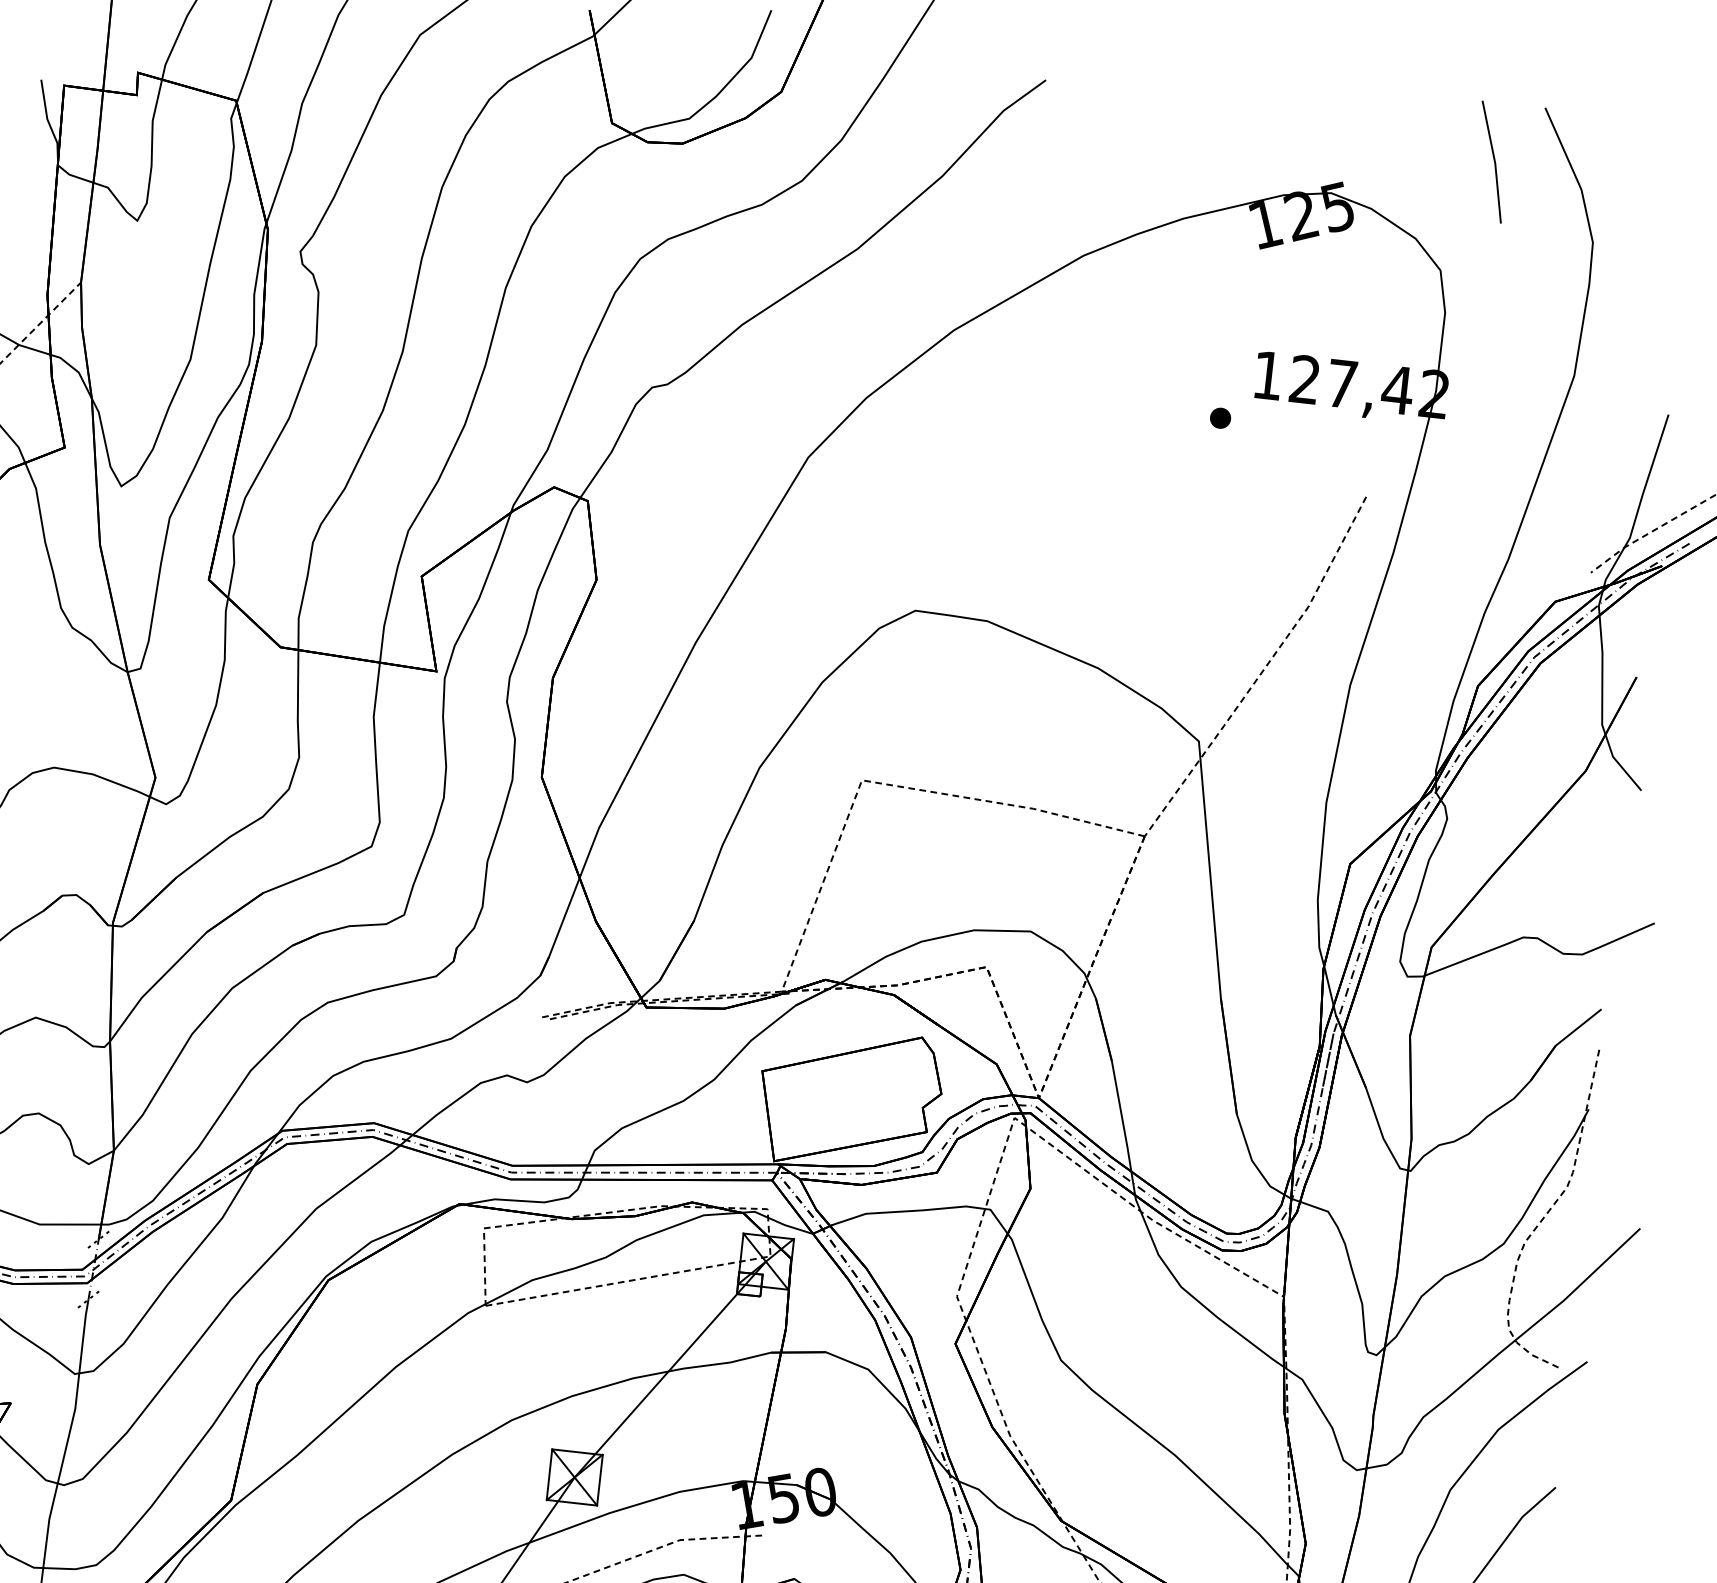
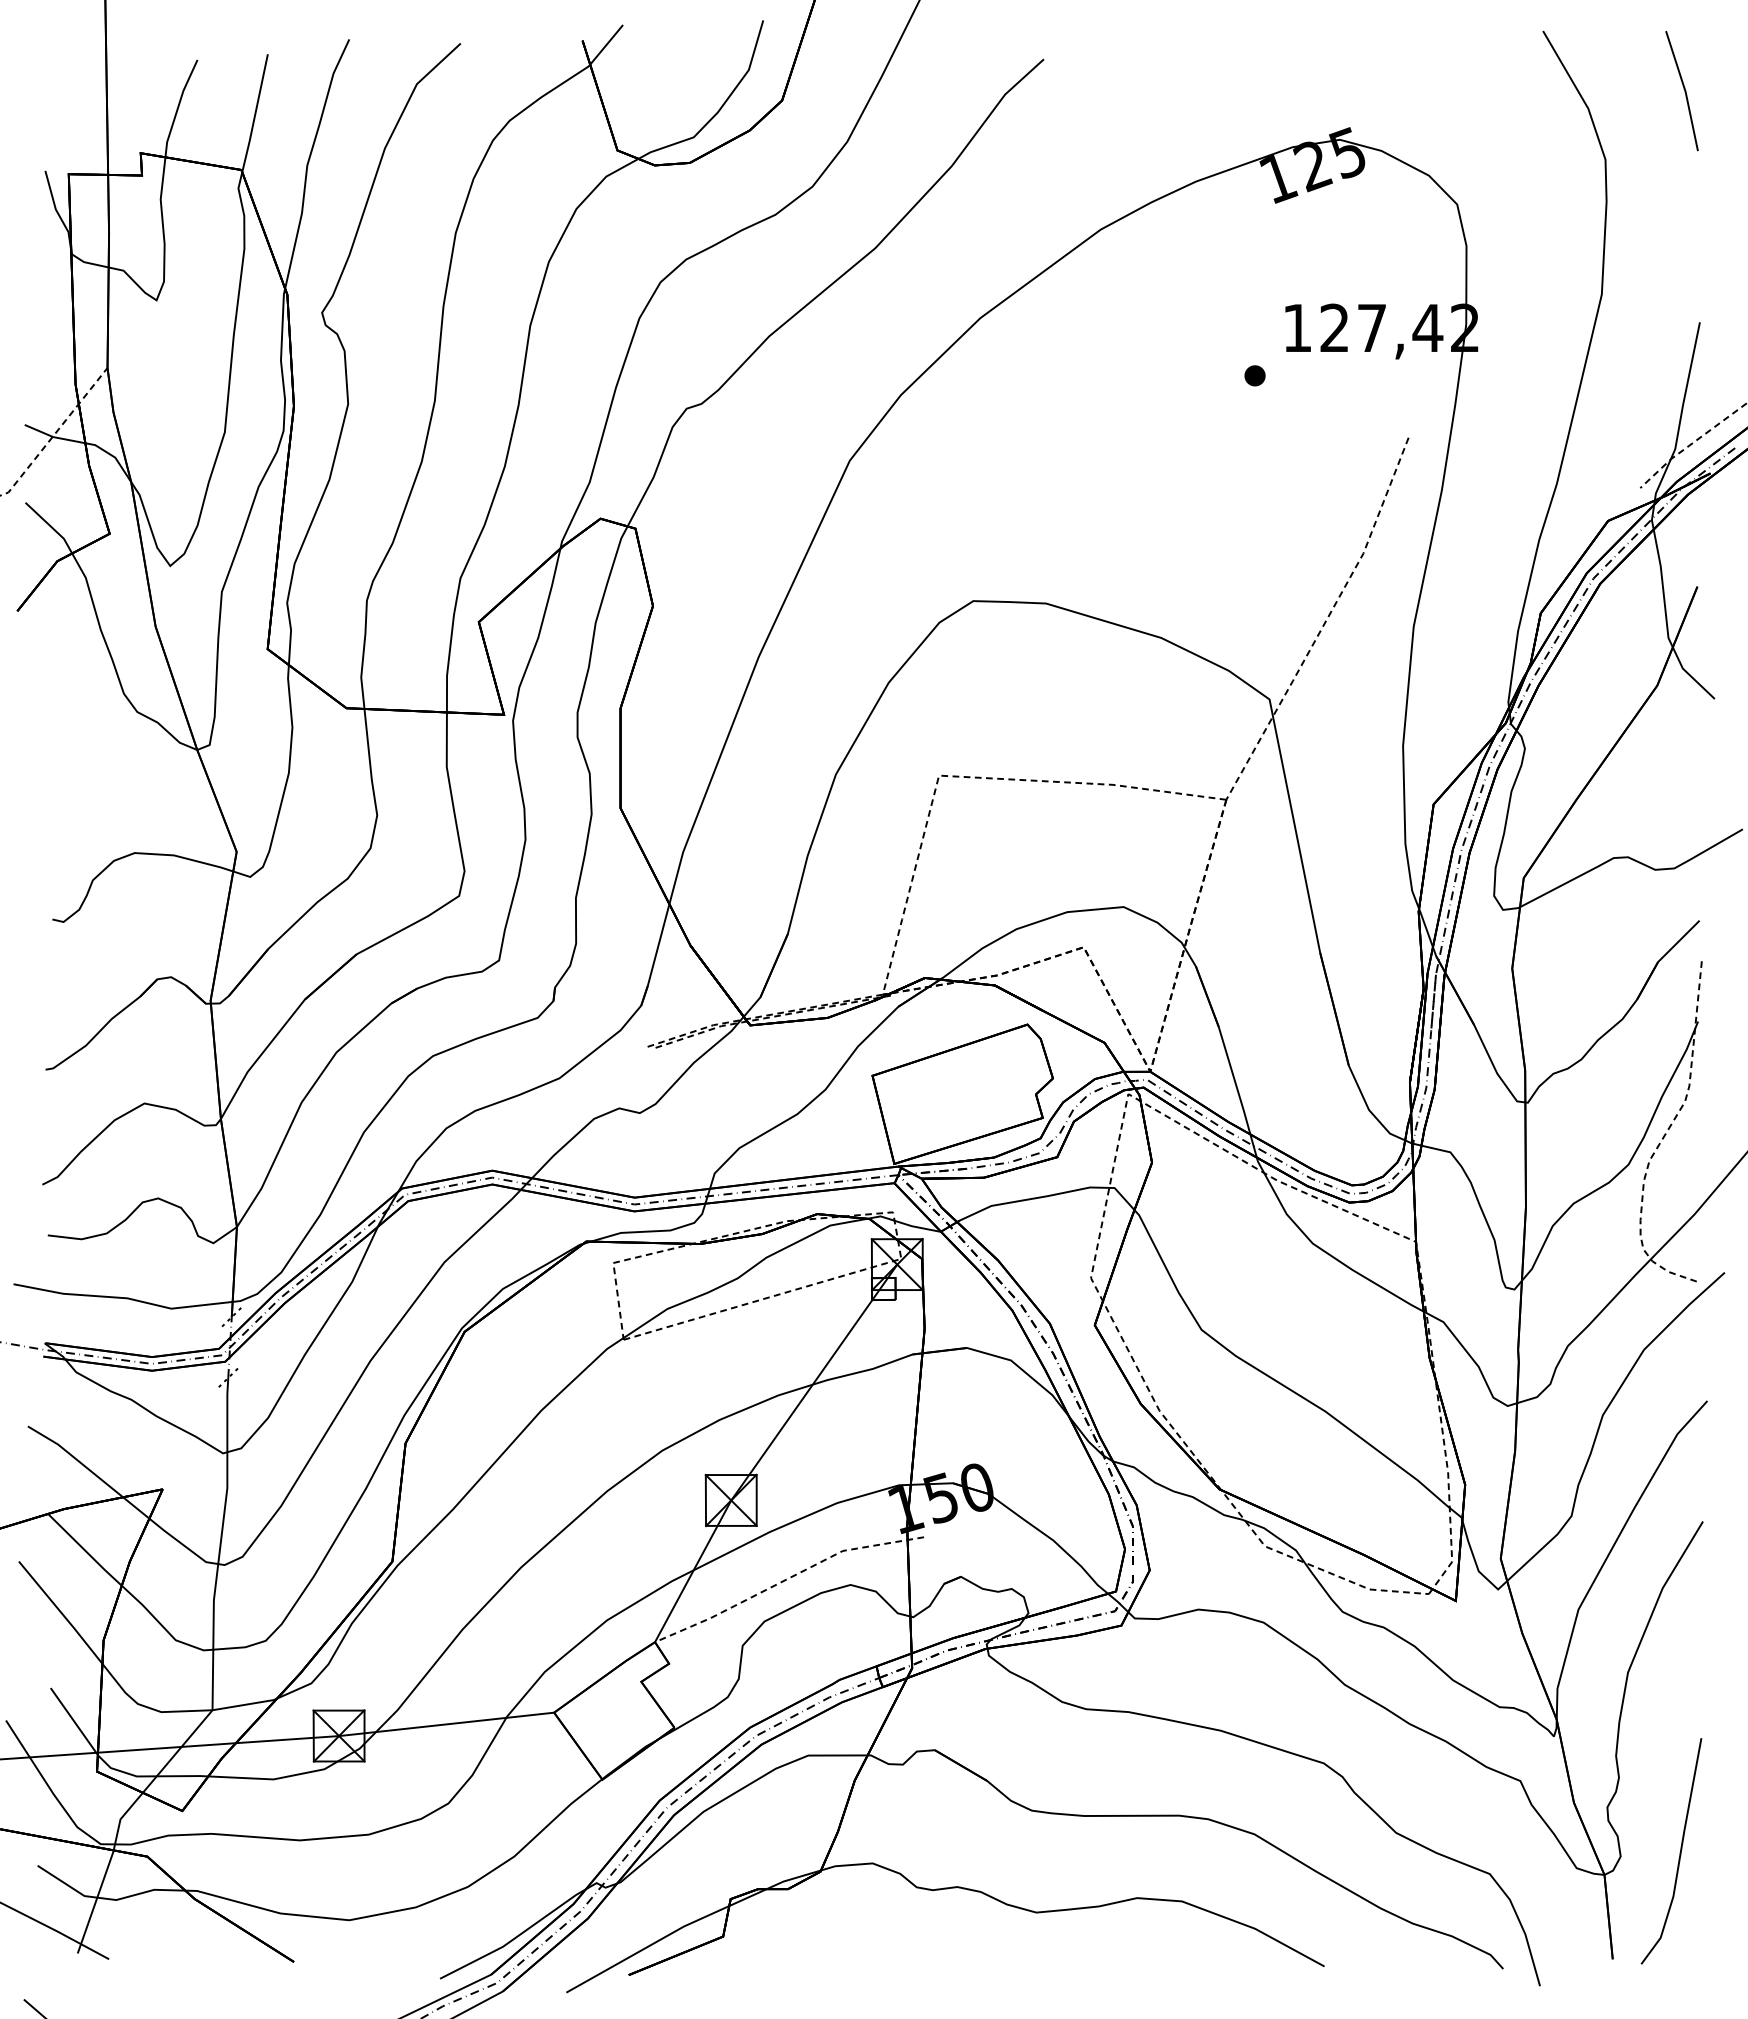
line: (1493, 160) -> (1683, 89), moved

